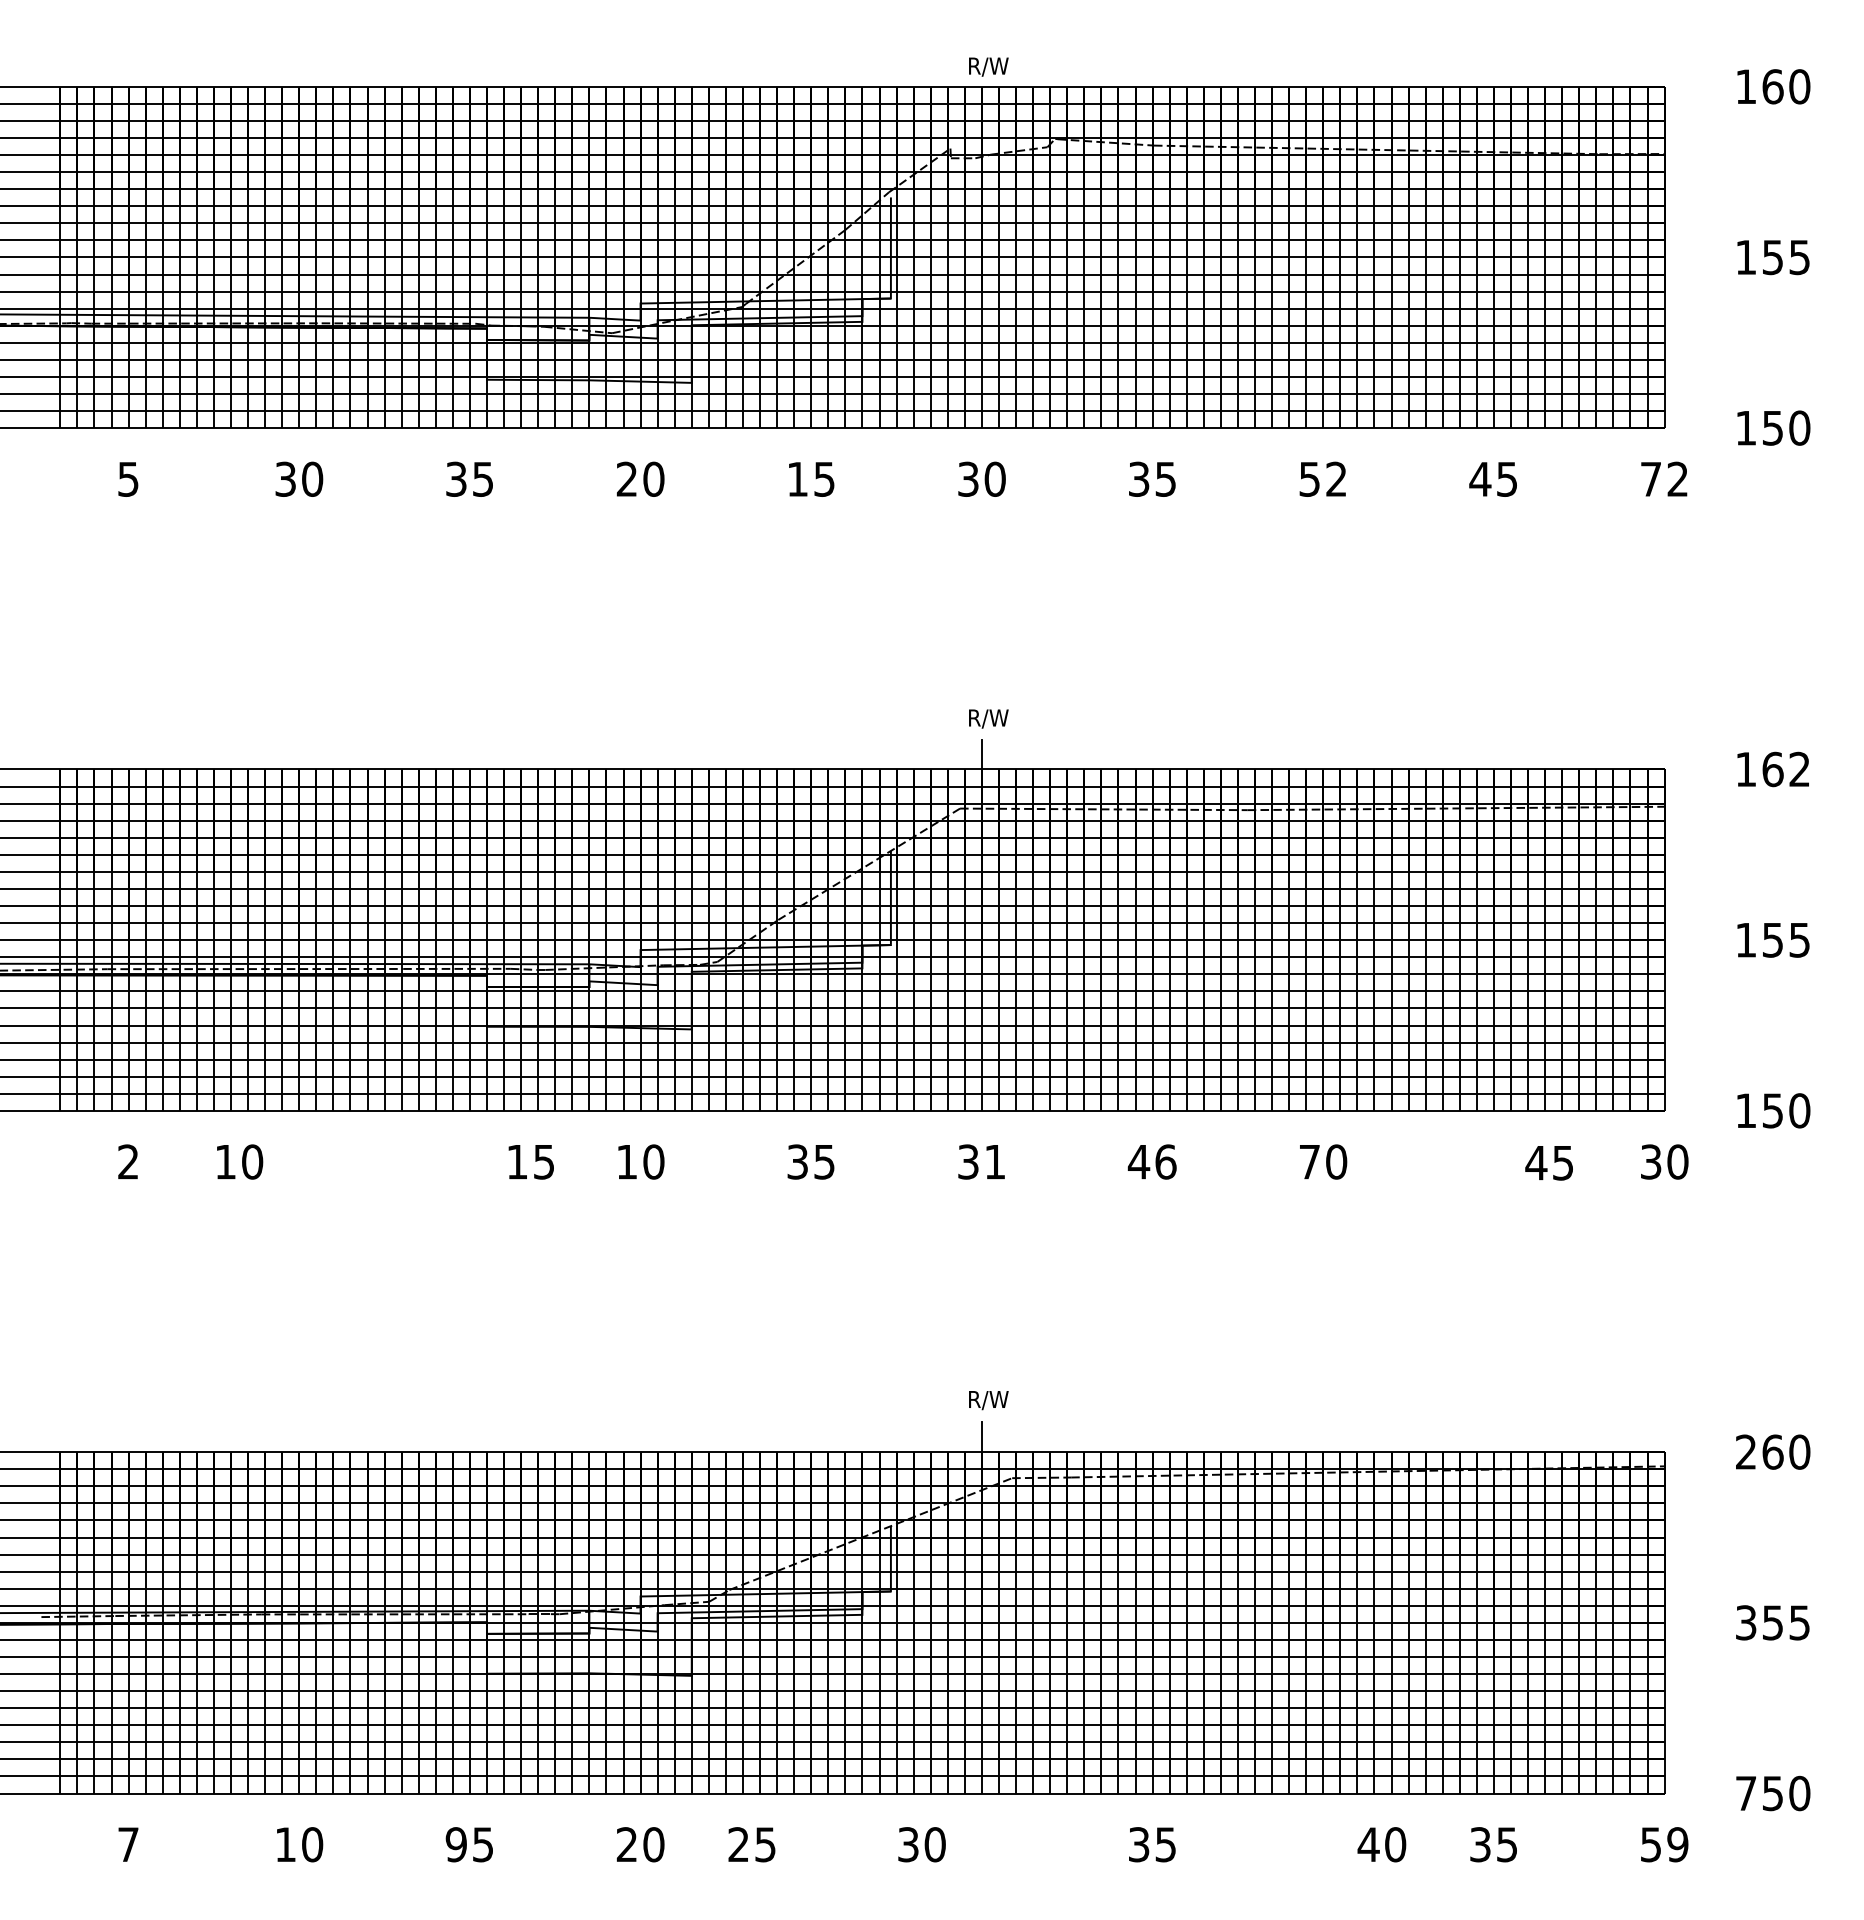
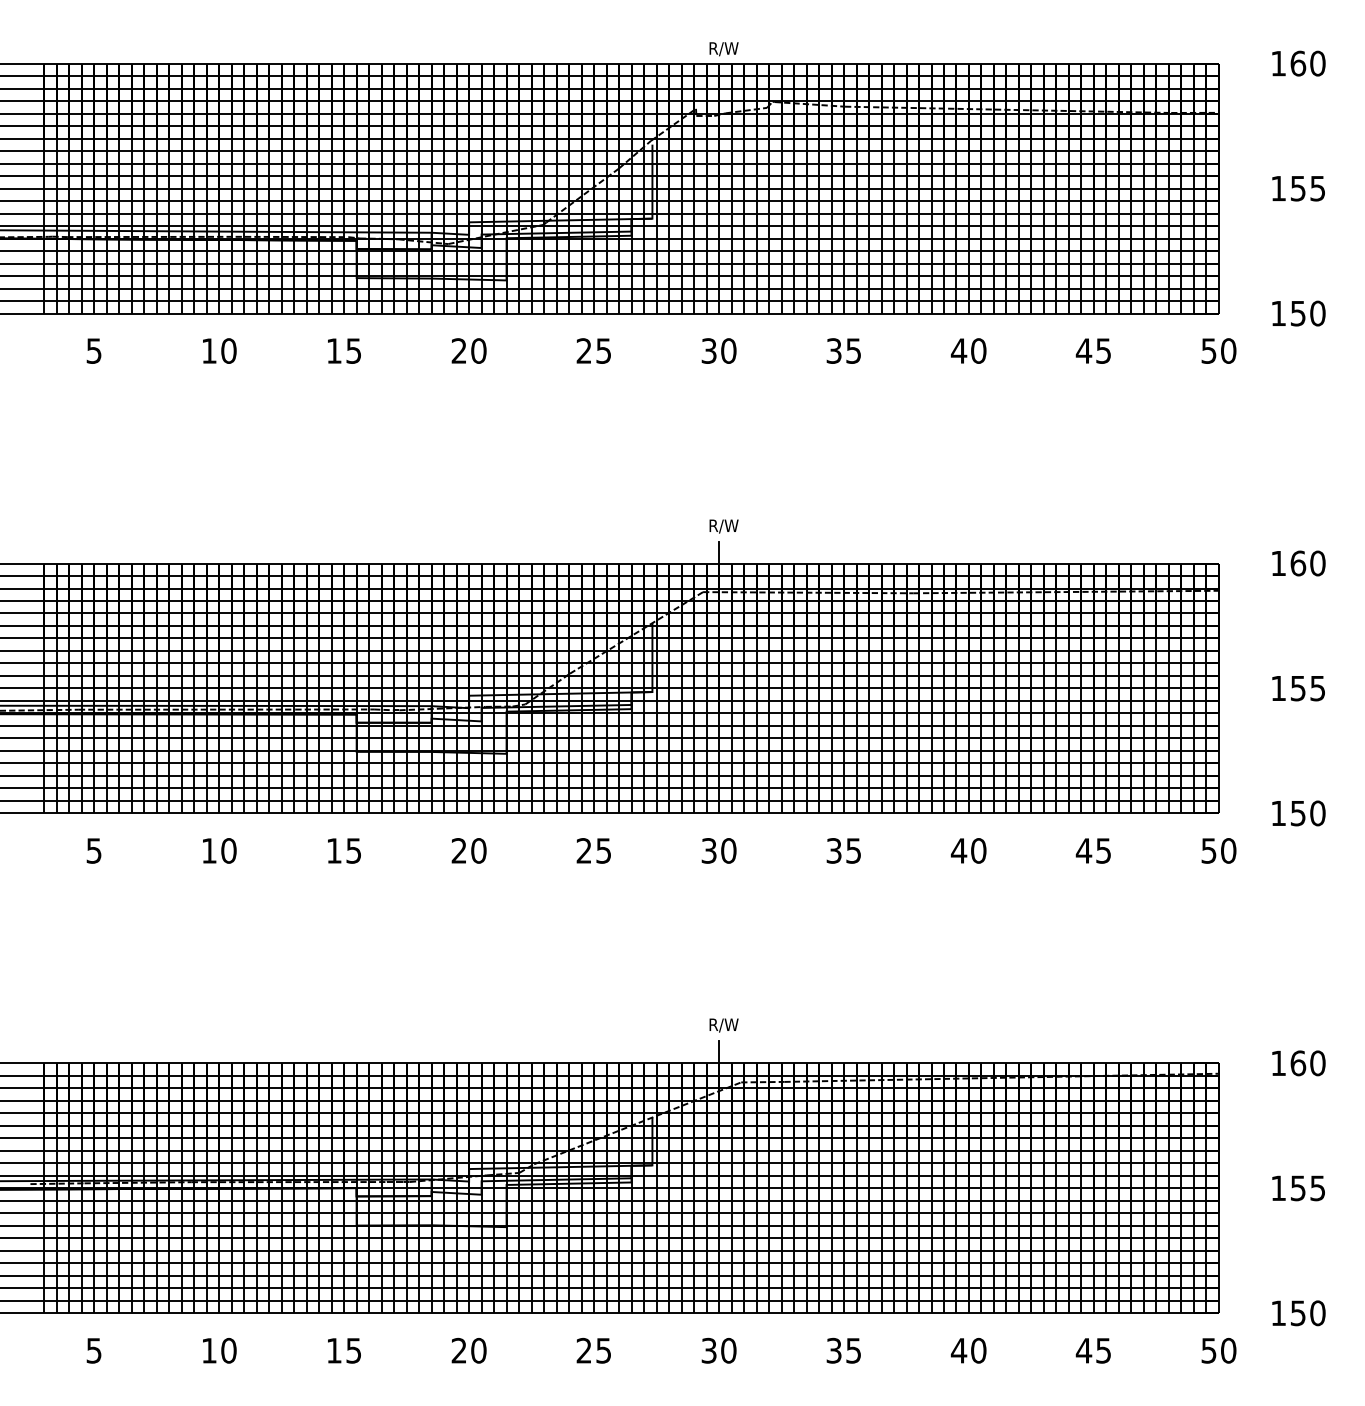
text: (285, 478) -> (209, 350), 30 -> 10
text: (456, 478) -> (334, 350), 35 -> 15
text: (797, 478) -> (584, 350), 15 -> 25
text: (1322, 478) -> (968, 350), 52 -> 40
text: (1664, 478) -> (1218, 350), 72 -> 50
text: (1799, 769) -> (1317, 563), 162 -> 160
text: (128, 1161) -> (94, 850), 2 -> 5
text: (240, 1161) -> (220, 850), moved
text: (626, 1161) -> (458, 850), 10 -> 20
text: (797, 1161) -> (584, 850), 35 -> 25
text: (994, 1161) -> (728, 850), 31 -> 30
text: (1151, 1161) -> (843, 850), 46 -> 35
text: (1651, 1161) -> (1209, 850), 30 -> 50
text: (530, 1162) -> (343, 851), moved
text: (1309, 1162) -> (958, 851), 70 -> 40
text: (1548, 1163) -> (1092, 851), moved
text: (1745, 1451) -> (1278, 1062), 260 -> 160
text: (1746, 1622) -> (1278, 1188), 355 -> 155
text: (1746, 1793) -> (1278, 1313), 750 -> 150
text: (128, 1844) -> (94, 1350), 7 -> 5
text: (455, 1844) -> (333, 1350), 95 -> 15
text: (751, 1844) -> (593, 1350), moved
text: (921, 1844) -> (718, 1350), moved
text: (1381, 1844) -> (968, 1350), moved
text: (1480, 1844) -> (1084, 1350), 35 -> 45
text: (1677, 1844) -> (1228, 1350), 59 -> 50

